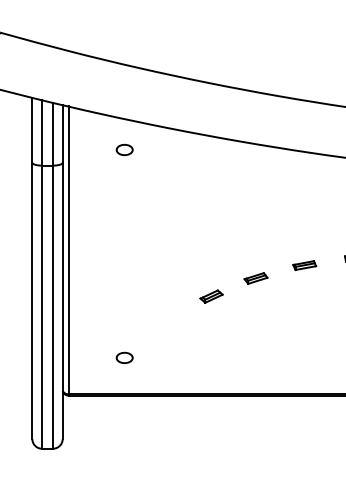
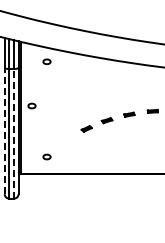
part: (90, 245) -> (31, 105), added
line: (31, 299) -> (4, 130), solid -> dashed
line: (53, 306) -> (14, 133), solid -> dashed

